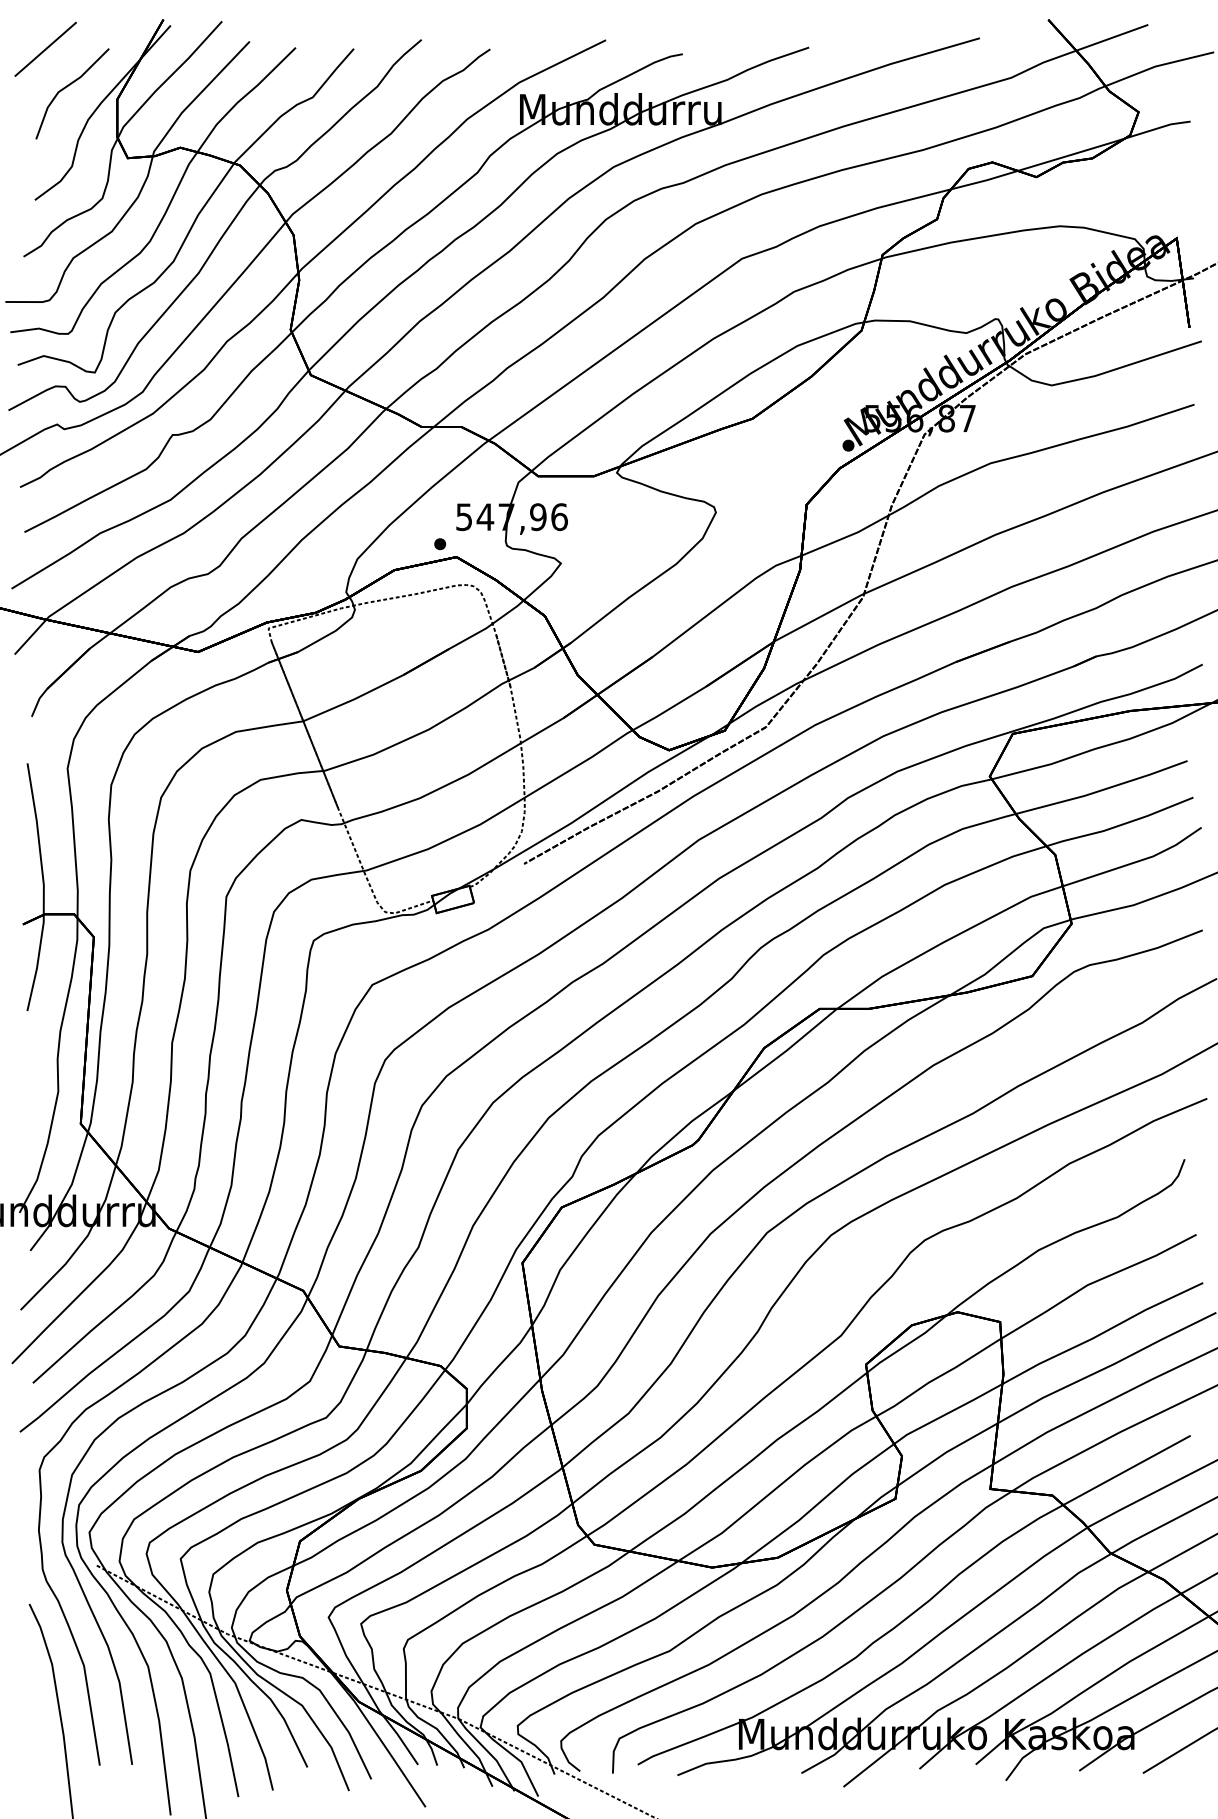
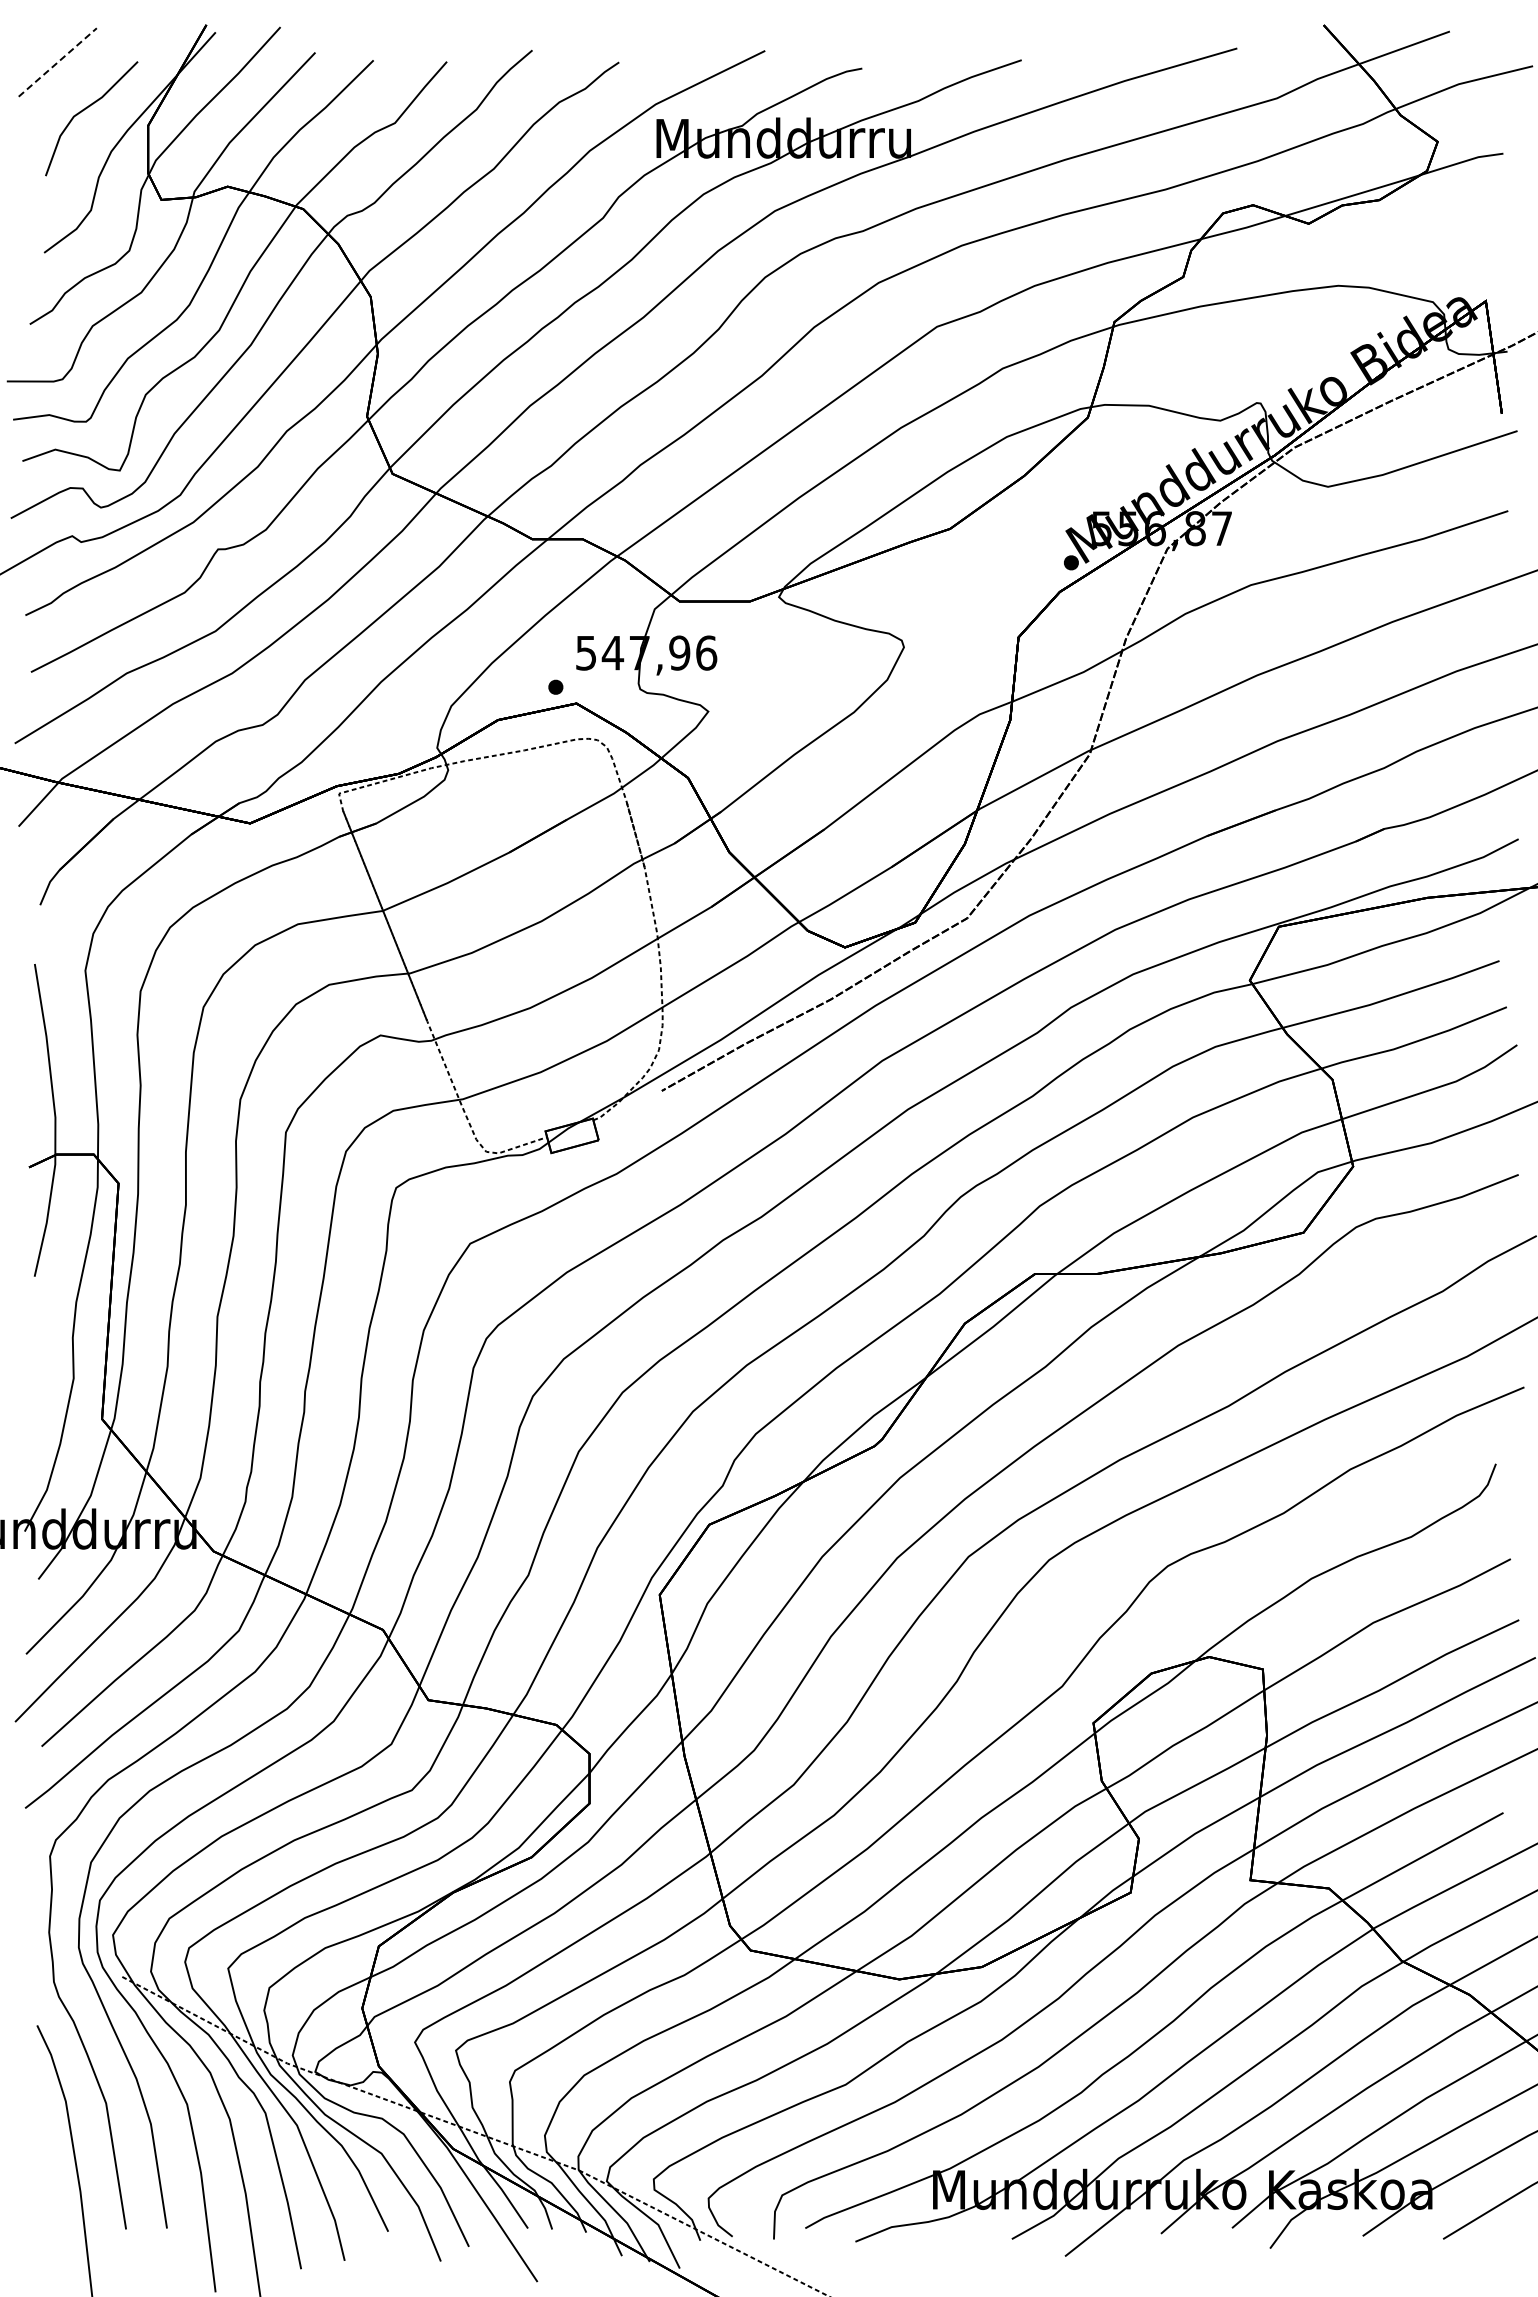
line: (45, 49) -> (57, 62), solid -> dashed

